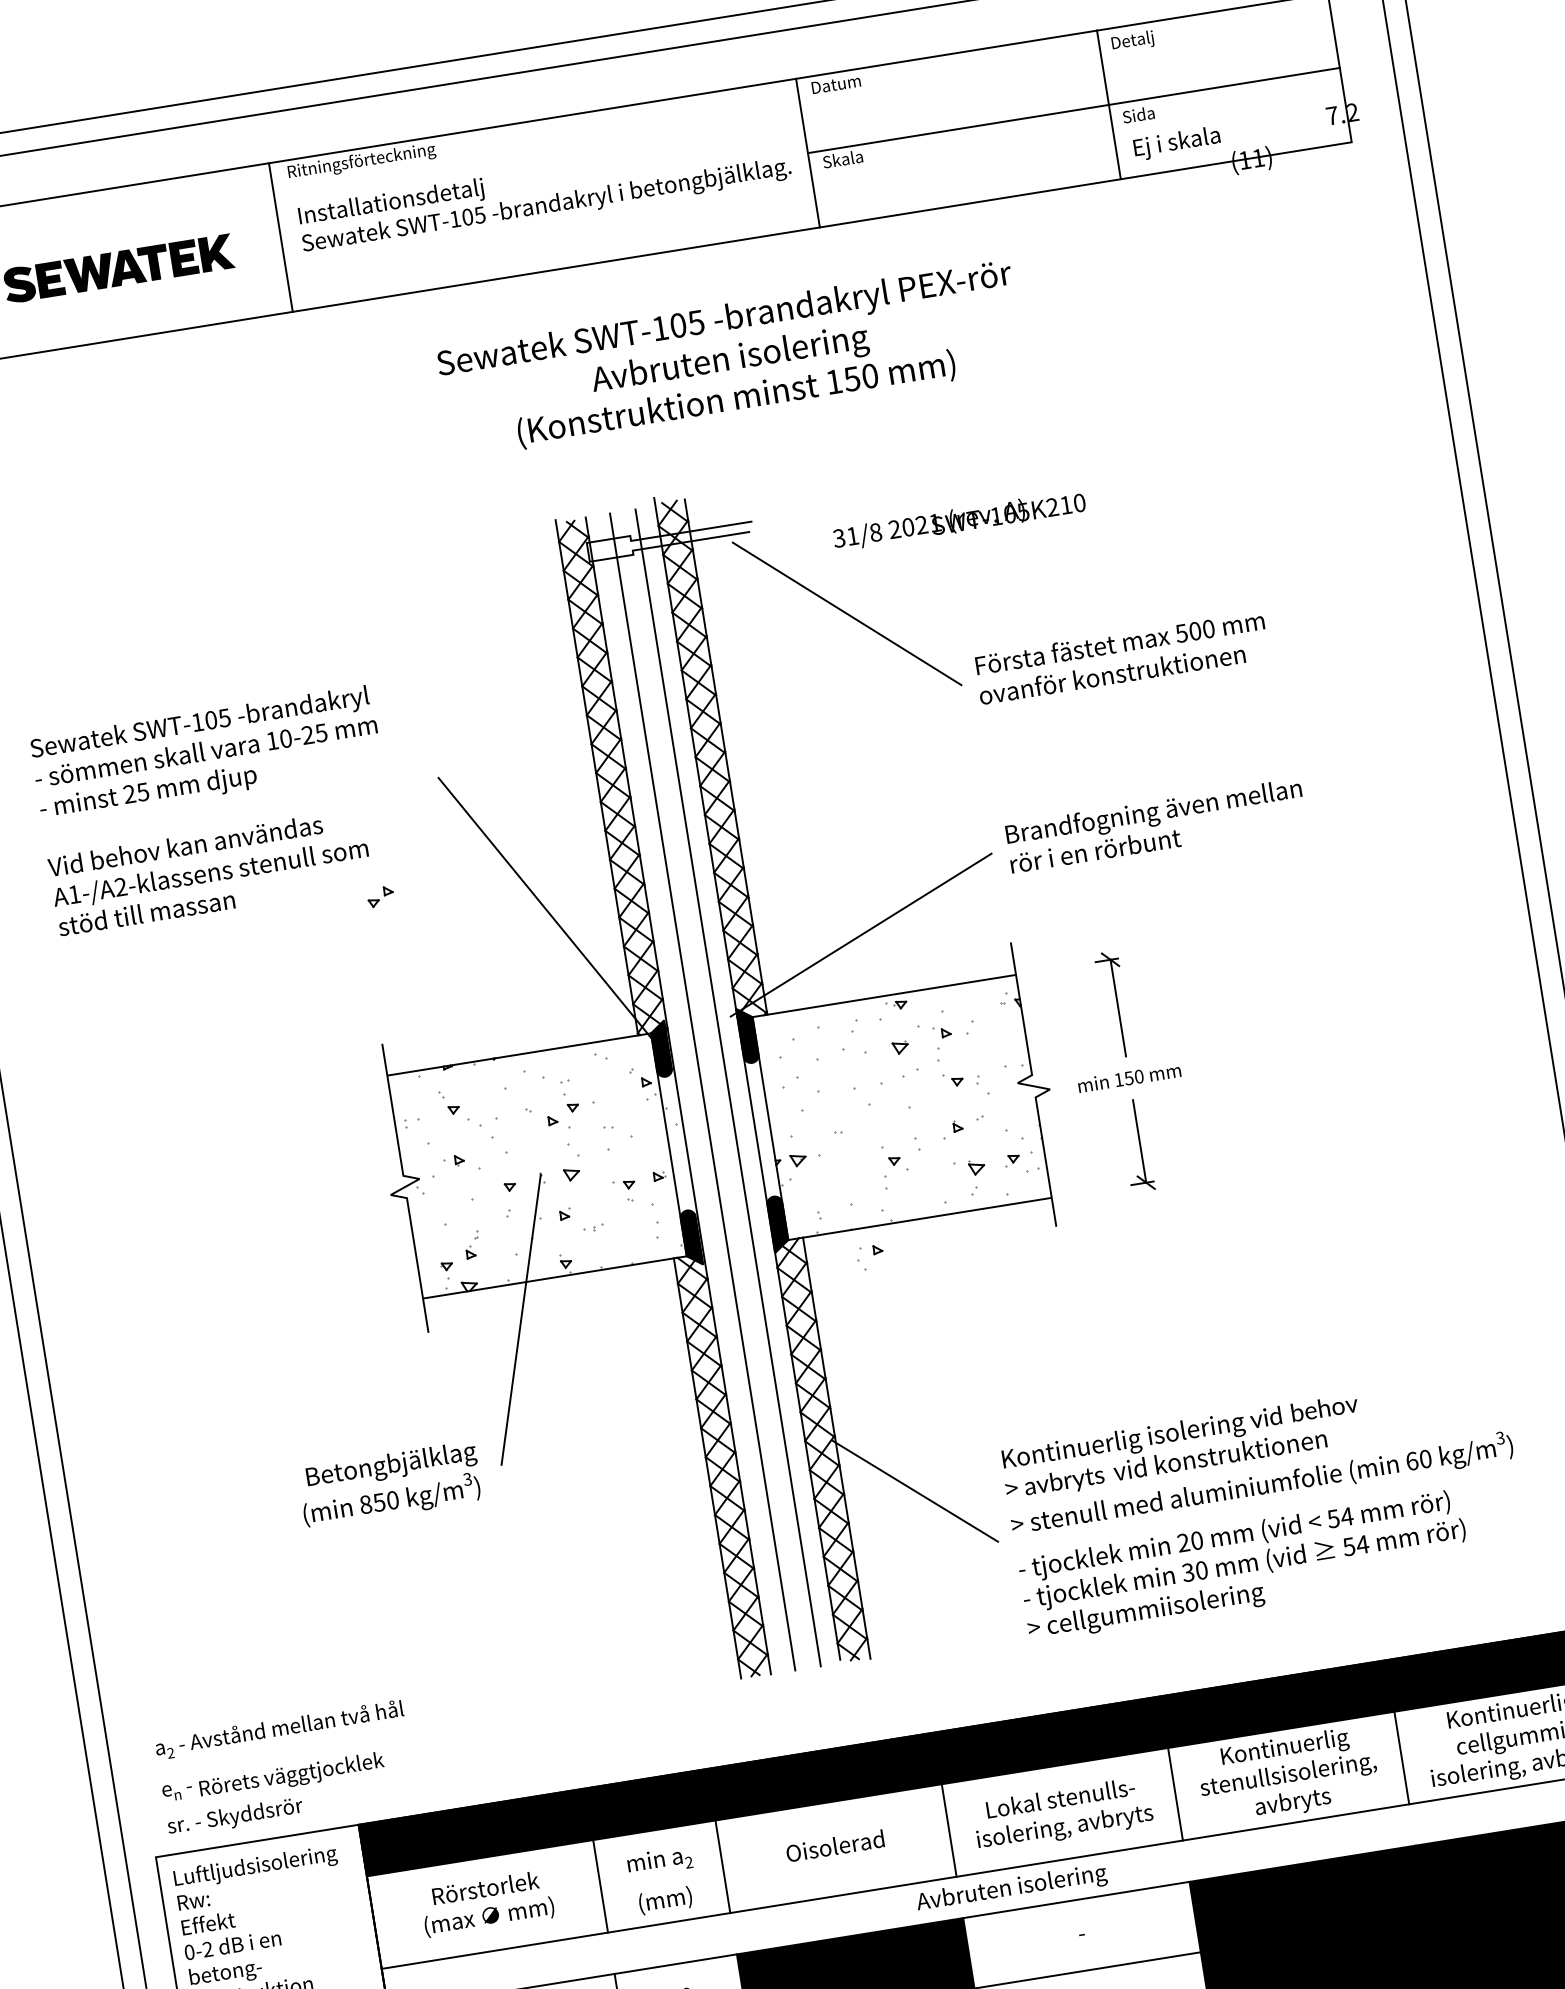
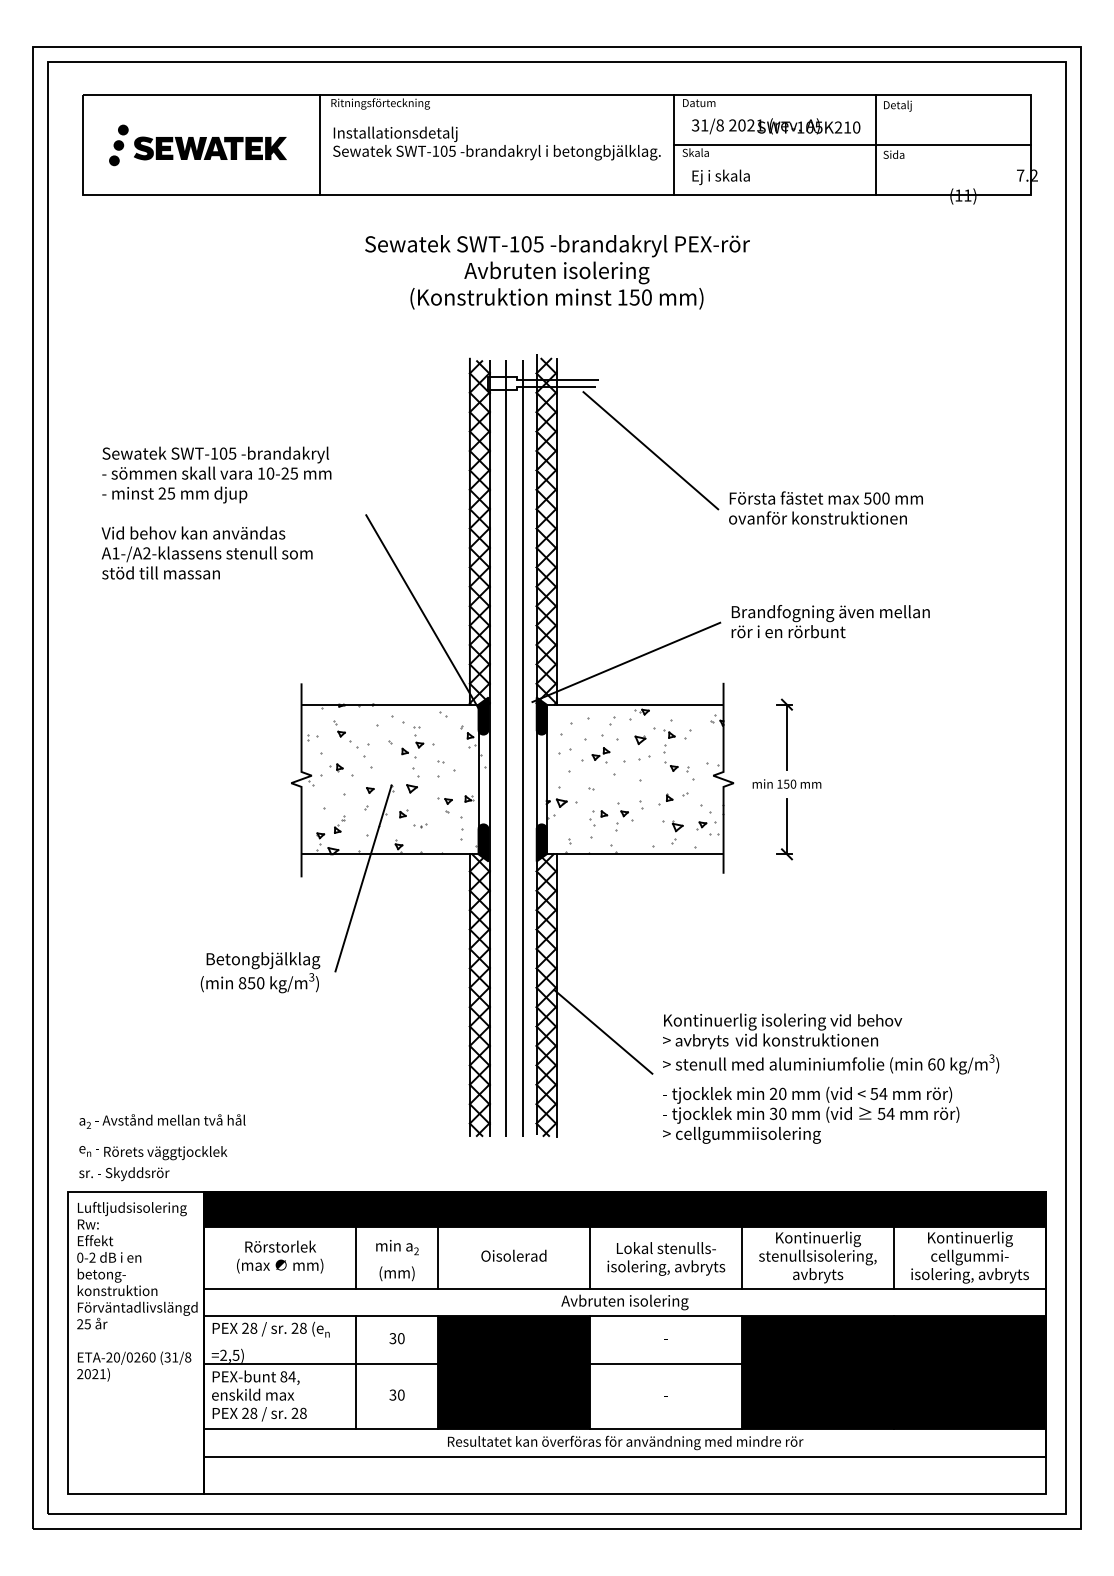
text: (1176, 143) -> (720, 177), moved
text: (731, 360) -> (557, 272), moved
text: (960, 520) -> (776, 126), moved
part: (379, 896) -> (600, 753), moved
part: (870, 1257) -> (598, 818), moved

